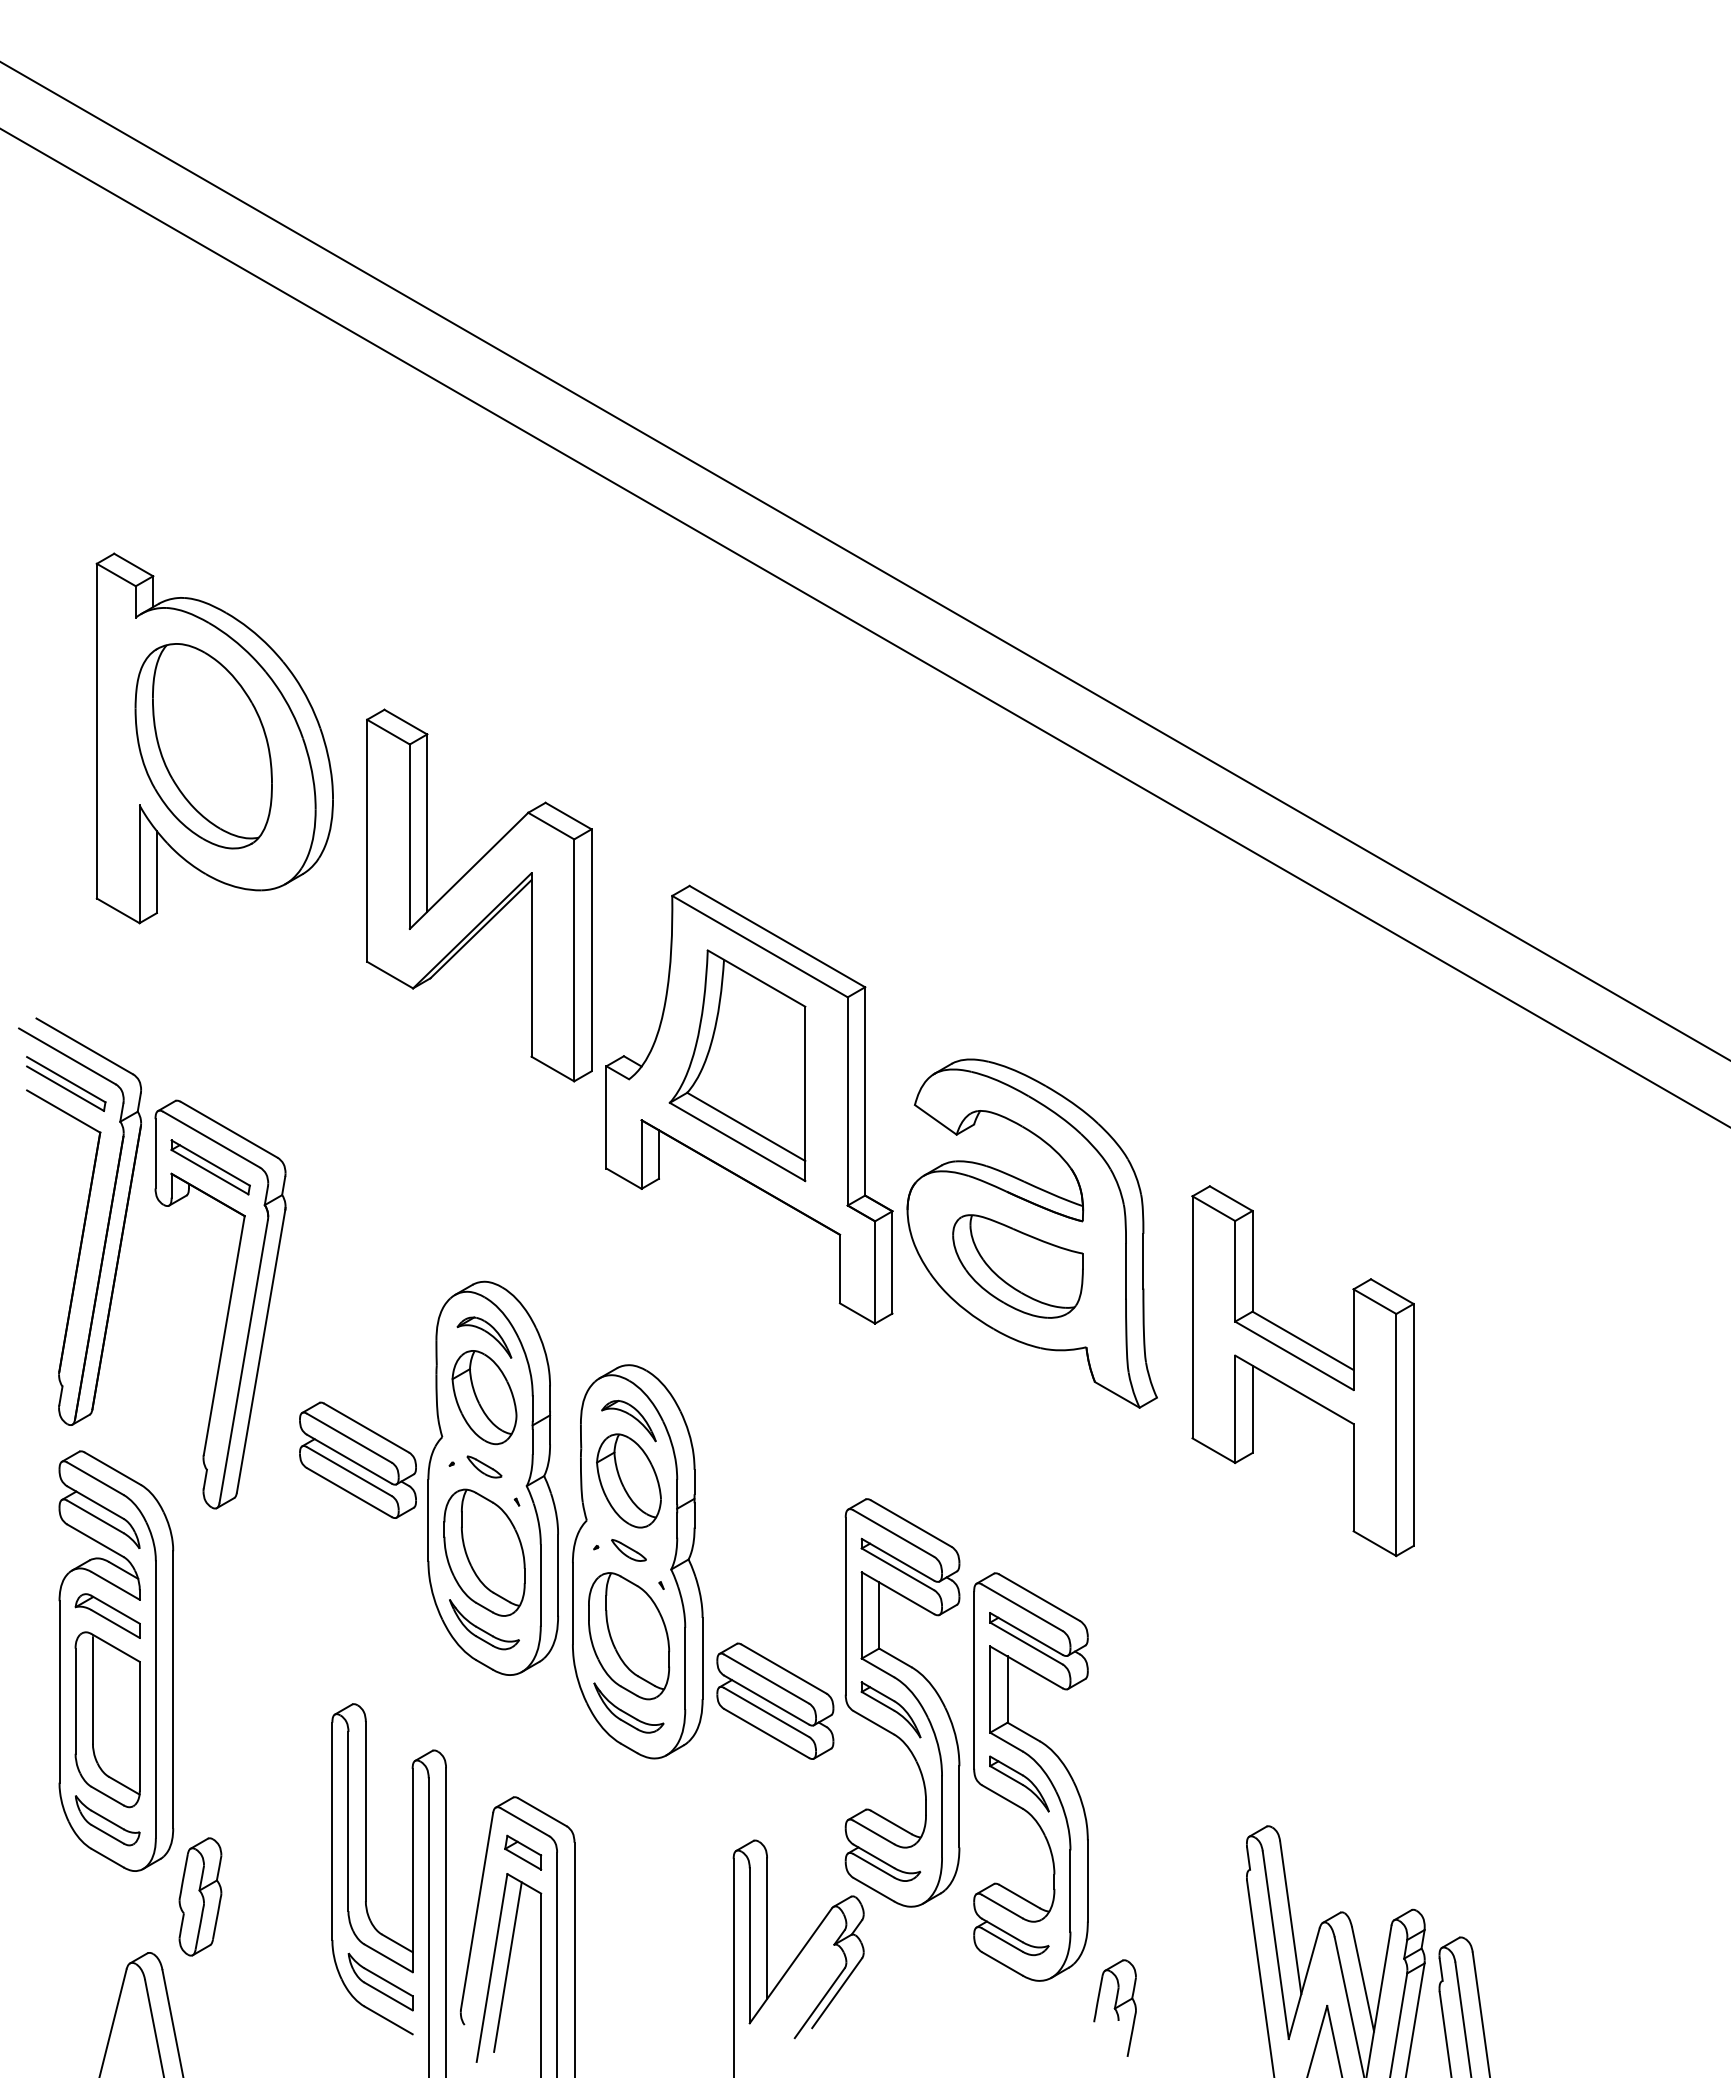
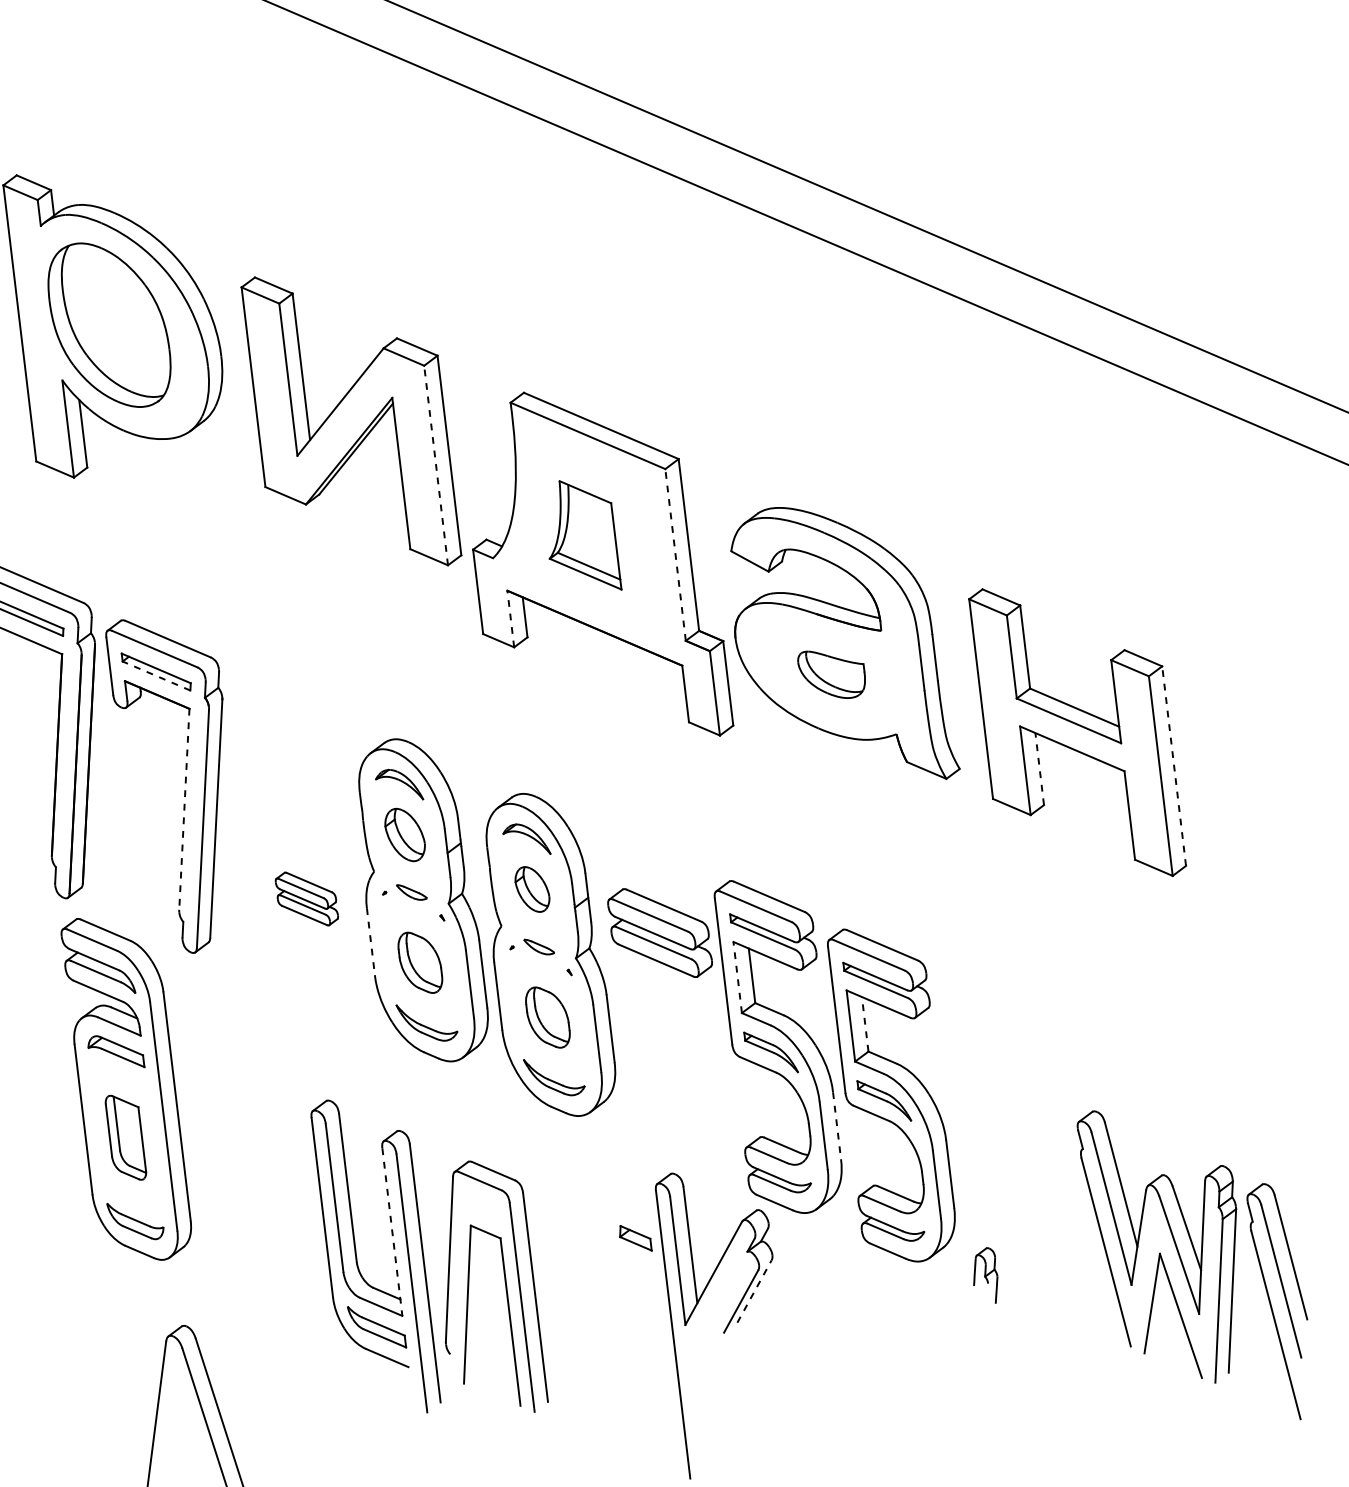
line: (574, 960) -> (436, 465), solid -> dashed
part: (737, 1065) -> (581, 536), size x0.6
line: (847, 1100) -> (675, 554), solid -> dashed
line: (641, 1154) -> (510, 619), solid -> dashed
line: (209, 1171) -> (156, 675), solid -> dashed
part: (1017, 1266) -> (831, 674), size x0.6
line: (224, 1335) -> (184, 809), solid -> dashed
part: (484, 1397) -> (405, 834), size x0.7
line: (1252, 1409) -> (1039, 769), solid -> dashed
line: (1413, 1424) -> (1173, 765), solid -> dashed
part: (357, 1459) -> (306, 898), size x0.6
part: (628, 1480) -> (532, 889), size x0.6
line: (428, 1520) -> (370, 941), solid -> dashed
part: (484, 1552) -> (420, 962), size x0.6
line: (861, 1614) -> (737, 976), solid -> dashed
part: (629, 1636) -> (548, 1017), size x0.6
line: (1007, 1689) -> (865, 1024), solid -> dashed
part: (775, 1700) -> (660, 932), moved
part: (107, 1719) -> (125, 1137), size x0.6
line: (959, 1806) -> (837, 1125), solid -> dashed
part: (523, 1852) -> (635, 1238), moved
line: (412, 1870) -> (392, 1232), solid -> dashed
part: (200, 1896) -> (219, 1274), removed
line: (507, 1966) -> (480, 1301), removed
line: (837, 1993) -> (754, 1291), solid -> dashed
part: (1114, 2007) -> (984, 1276), size x0.7

